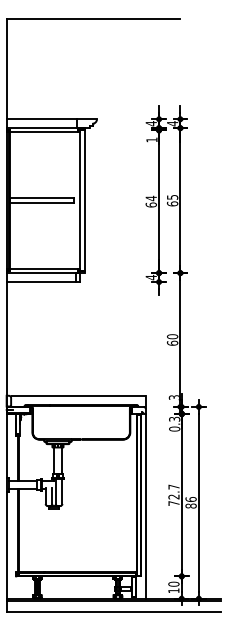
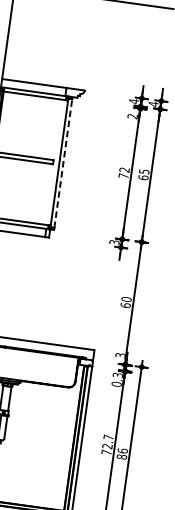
text: (151, 139) -> (132, 116), 1 -> 2
line: (84, 200) -> (63, 163), solid -> dashed
text: (150, 201) -> (123, 172), 64 -> 72
text: (150, 277) -> (113, 242), 4 -> 3

